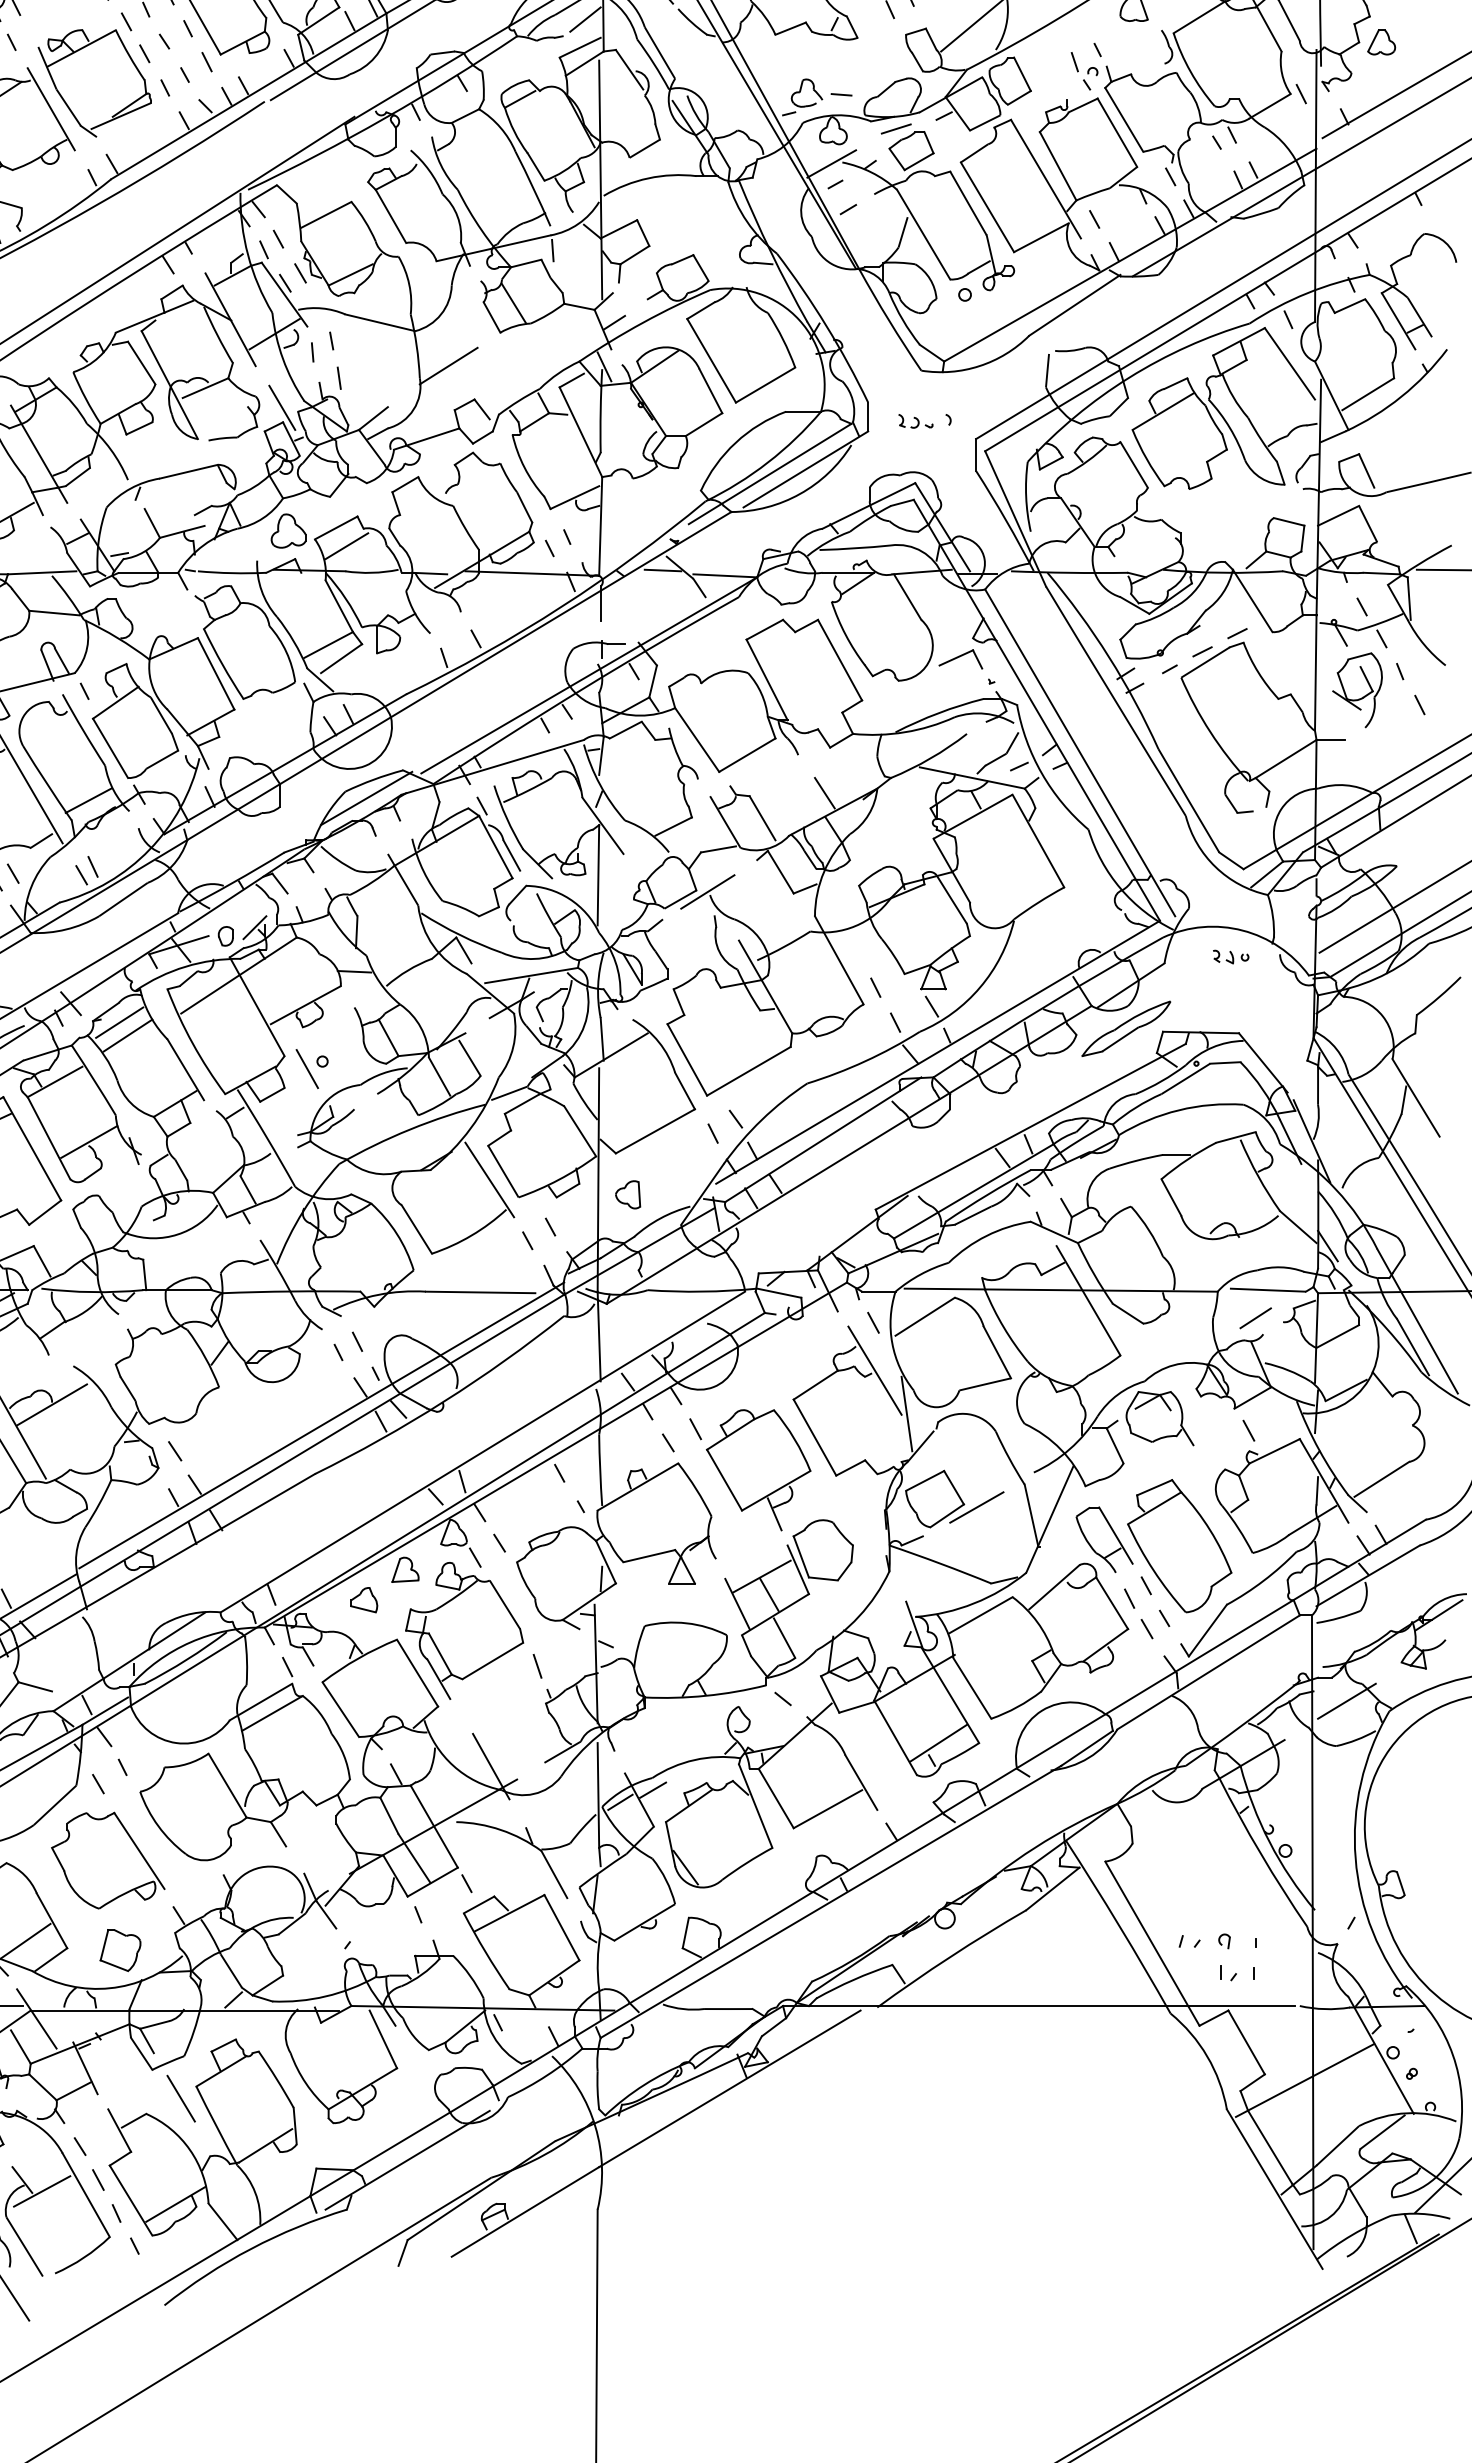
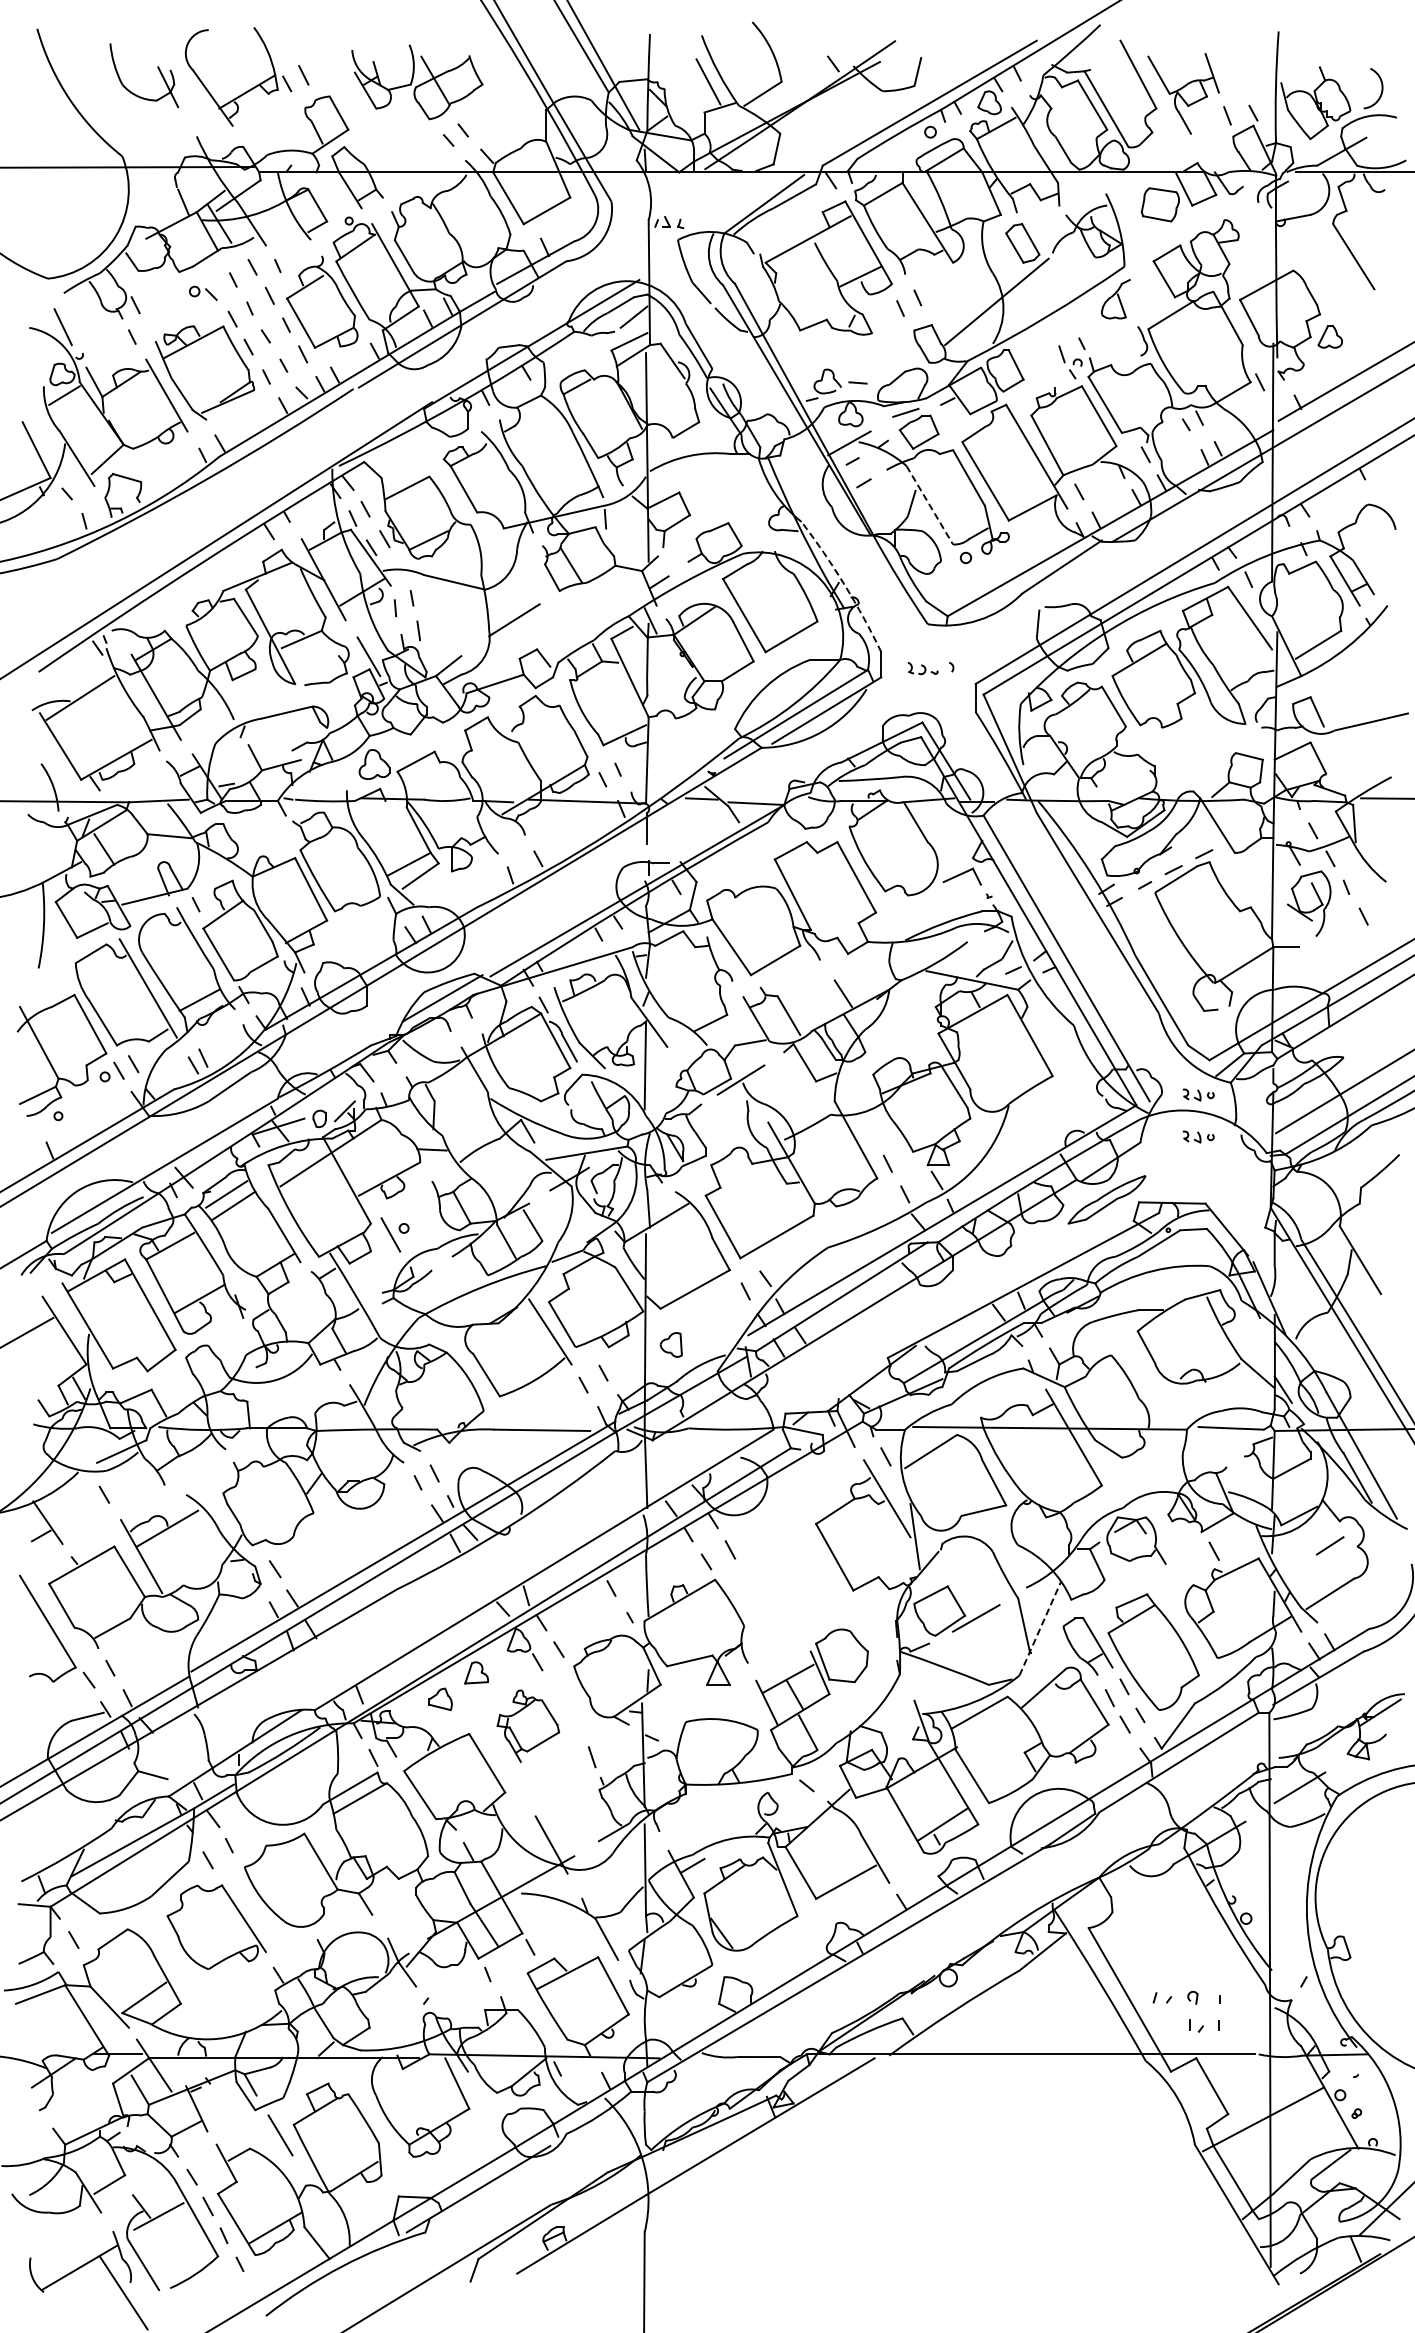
line: (923, 234) -> (929, 505), solid -> dashed
arc: (826, 326) -> (844, 585), solid -> dashed
line: (347, 545) -> (425, 777), removed
part: (1230, 908) -> (1198, 1094), added
line: (1254, 1317) -> (1329, 1545), moved
part: (758, 1469) -> (785, 1585), removed
line: (1050, 1520) -> (1040, 1629), solid -> dashed
part: (464, 1629) -> (528, 1725), size x0.6
line: (620, 1801) -> (664, 1875), removed
part: (120, 1950) -> (227, 2005), removed

